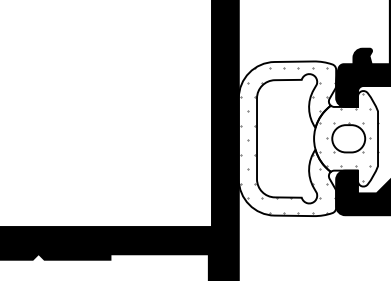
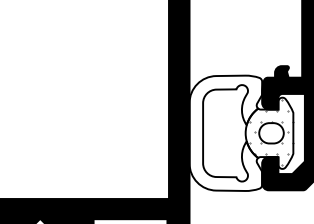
hatch: (287, 140) -> (225, 134), removed

